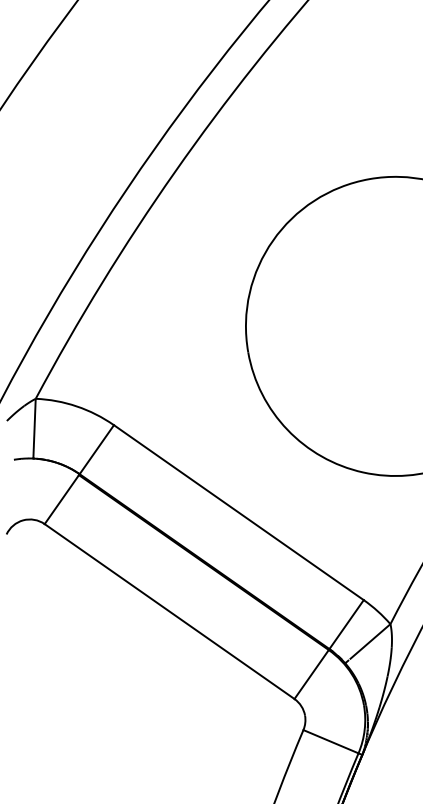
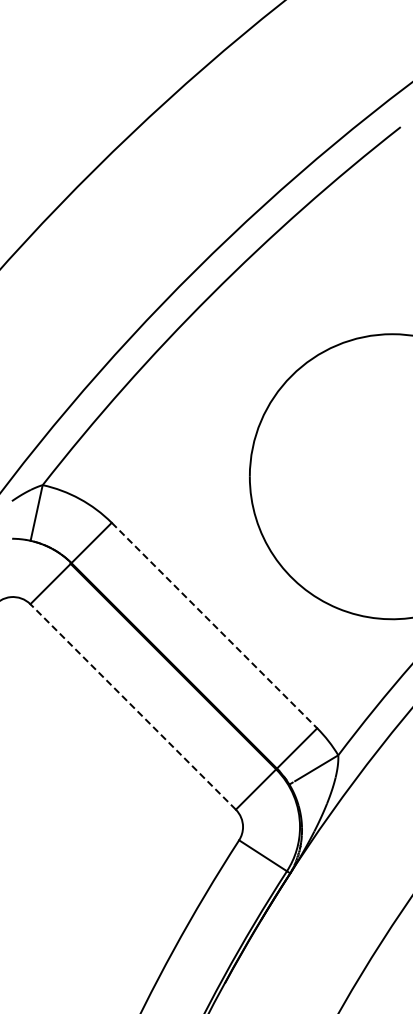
line: (238, 512) -> (214, 625), solid -> dashed
line: (168, 611) -> (132, 706), solid -> dashed

